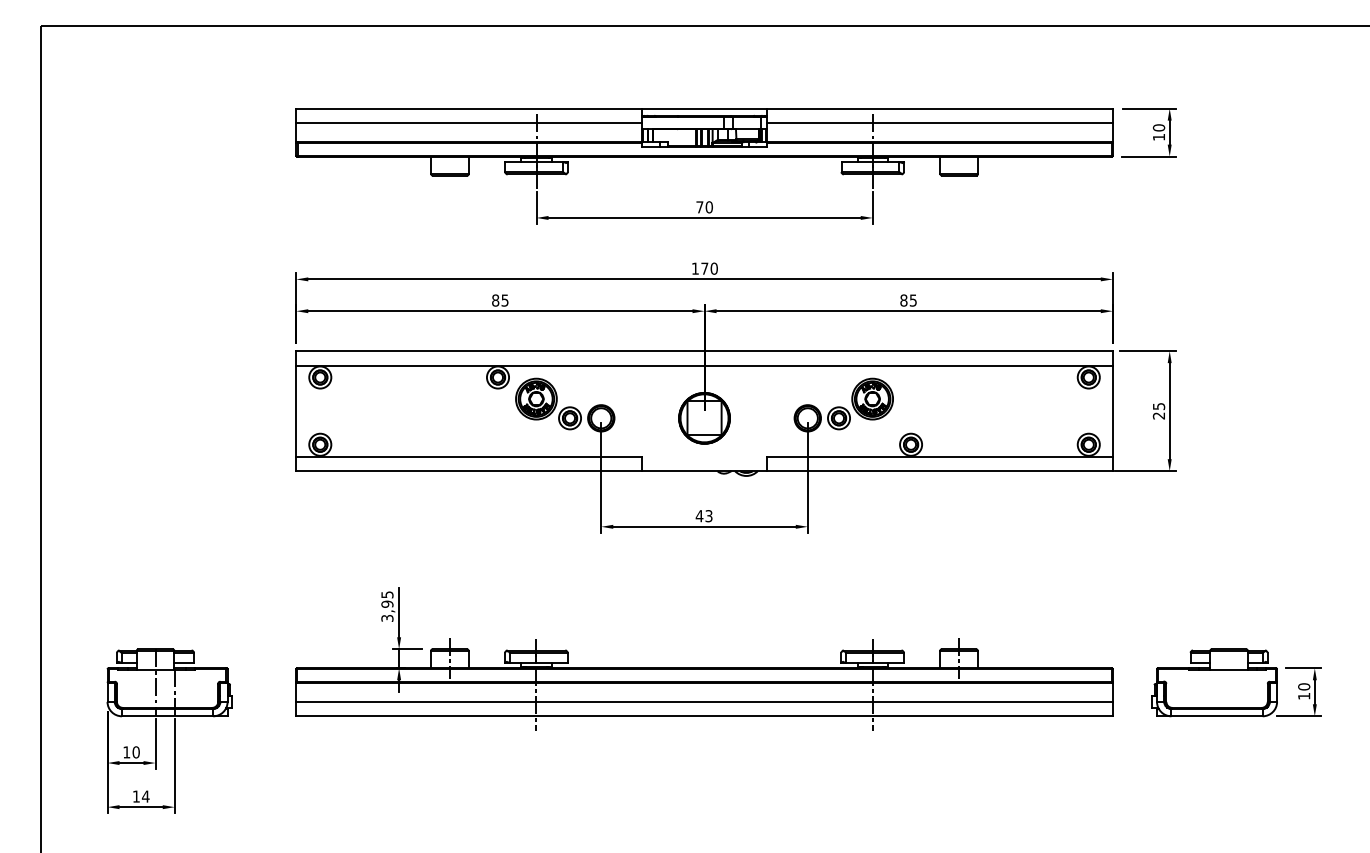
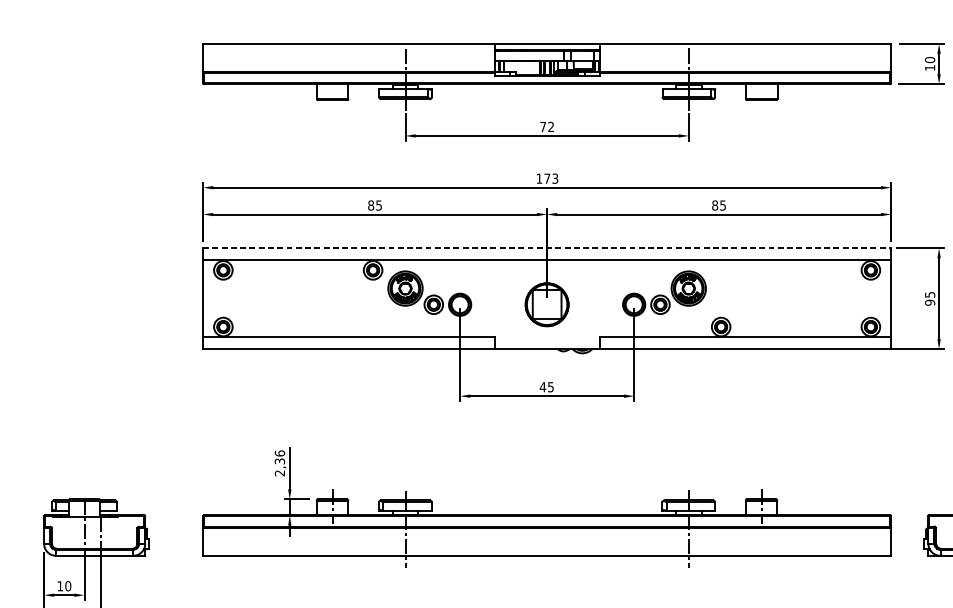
line: (469, 123) -> (349, 56), removed
line: (939, 123) -> (745, 56), removed
text: (708, 207) -> (550, 127), 70 -> 72
text: (713, 268) -> (554, 178), 170 -> 173
line: (705, 351) -> (547, 248), solid -> dashed
text: (1159, 415) -> (930, 302), 25 -> 95
text: (708, 515) -> (550, 386), 43 -> 45
text: (387, 606) -> (279, 463), 3,95 -> 2,36
line: (704, 701) -> (547, 543), removed

